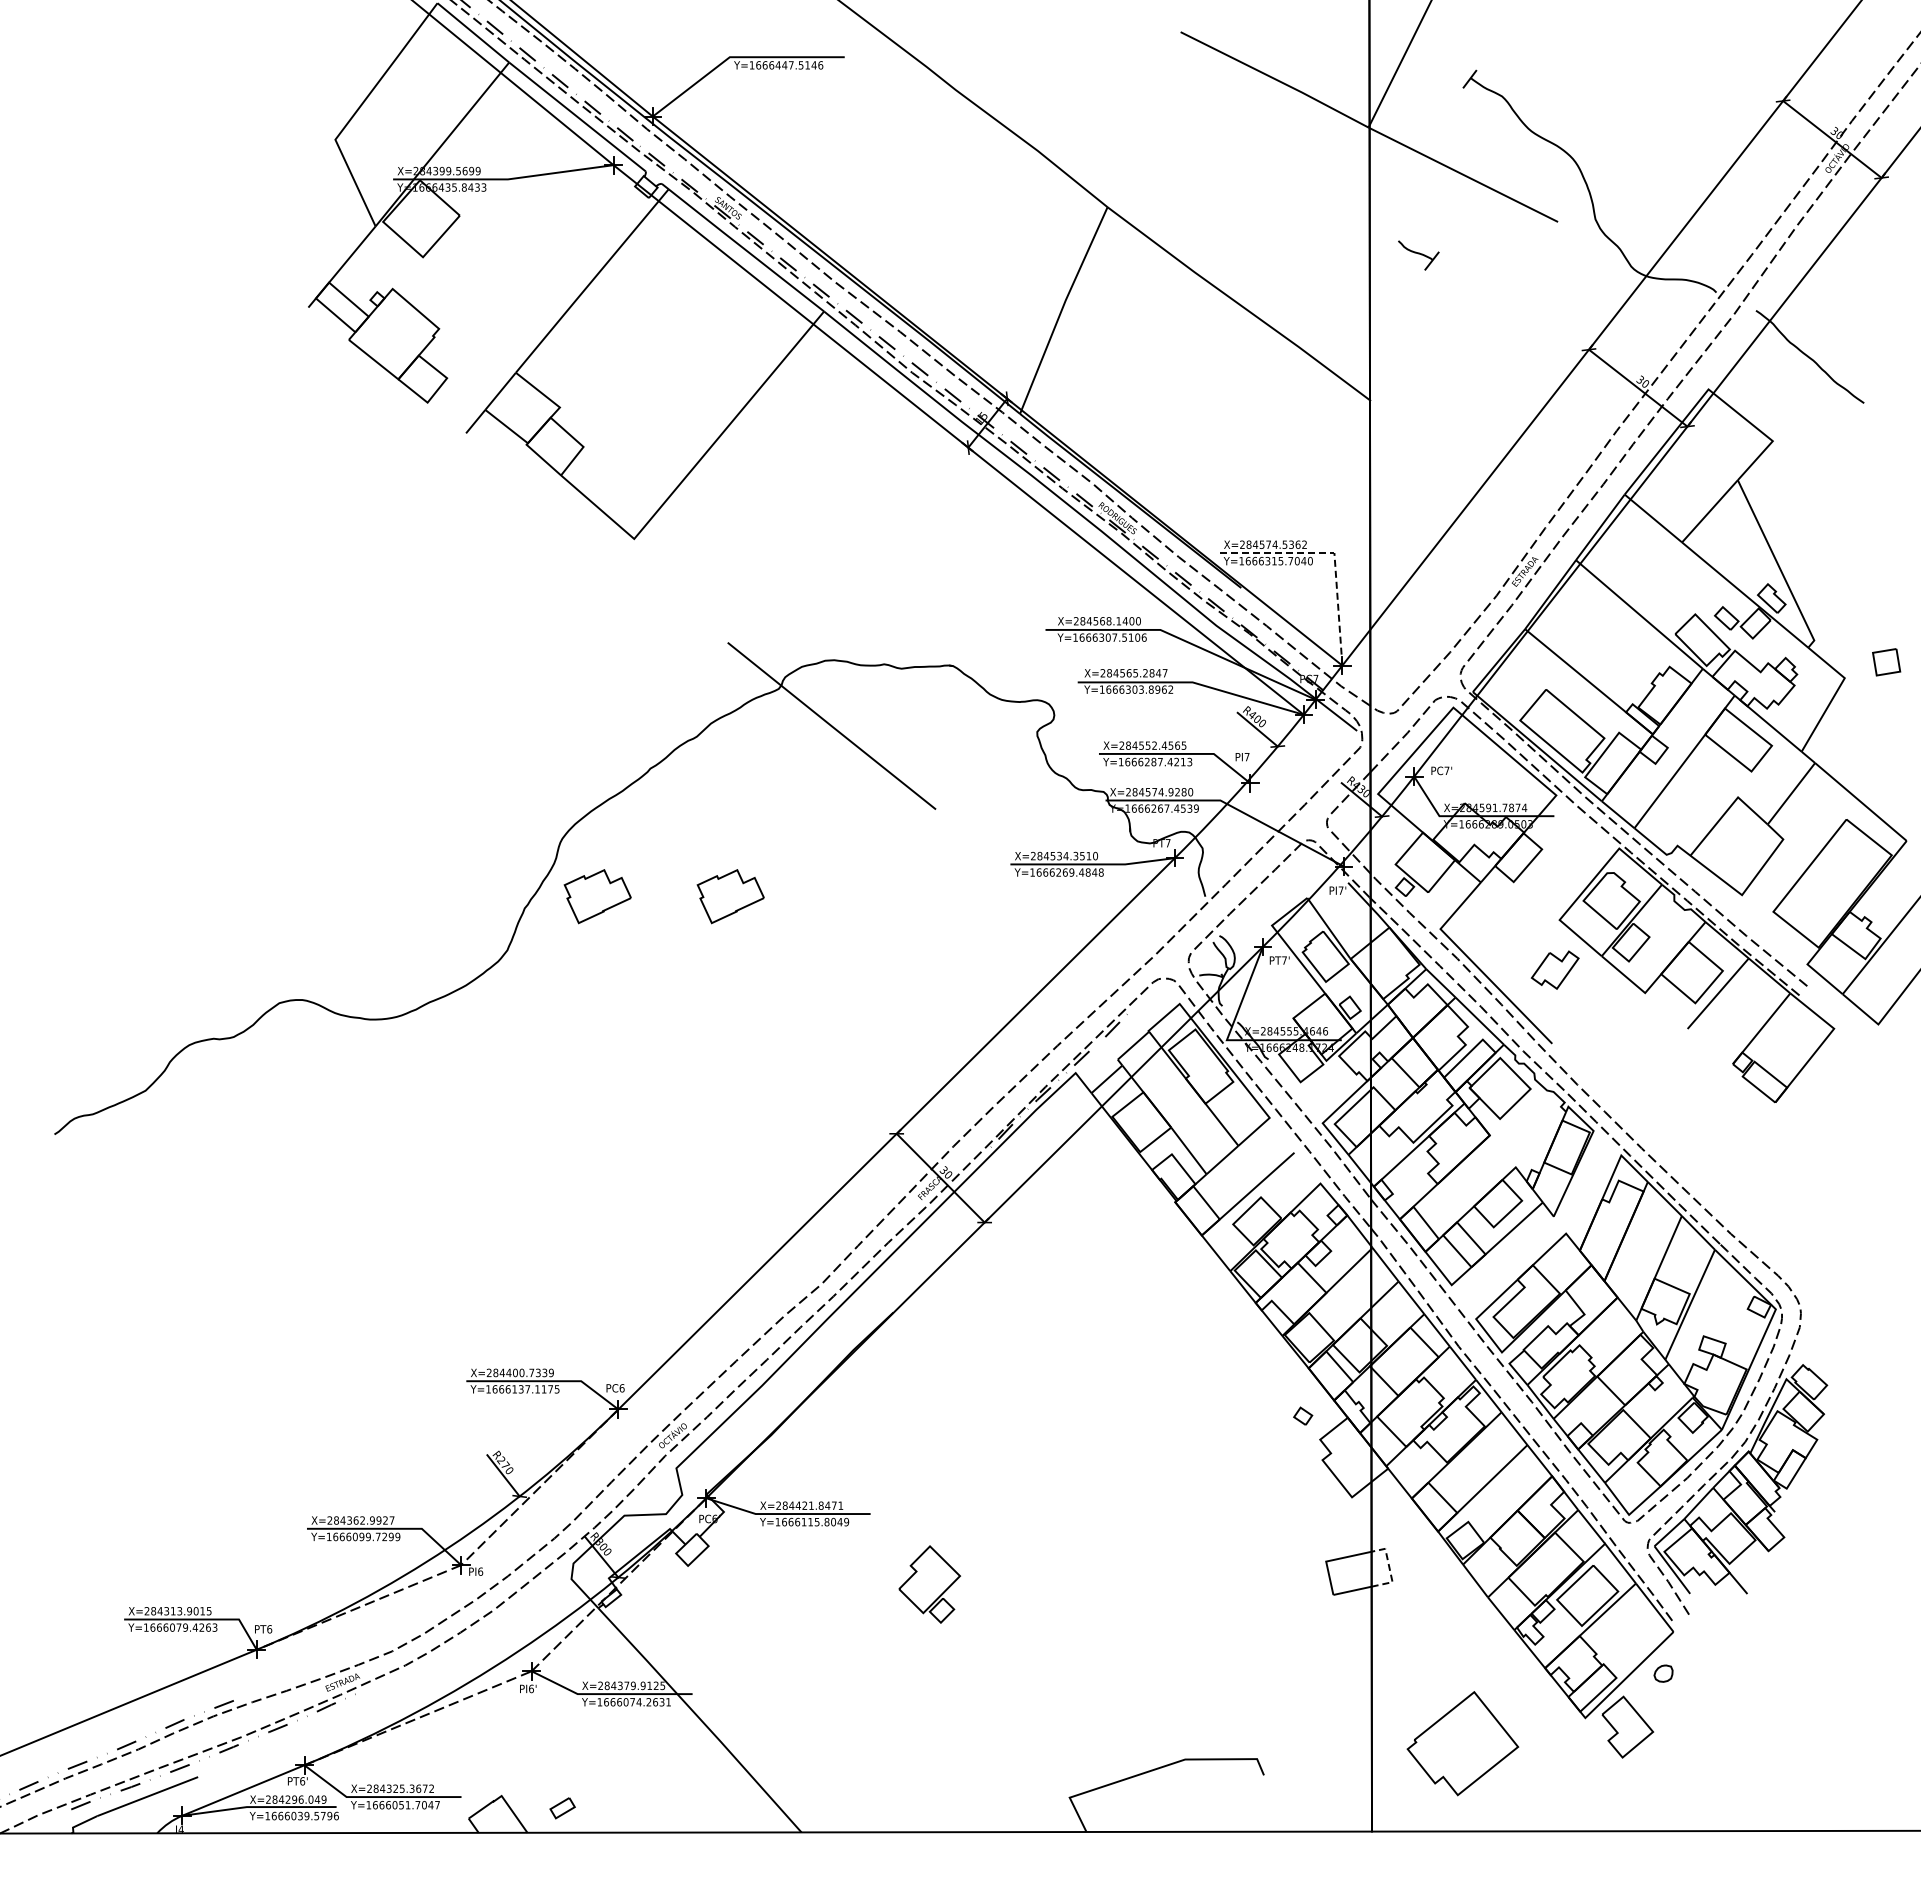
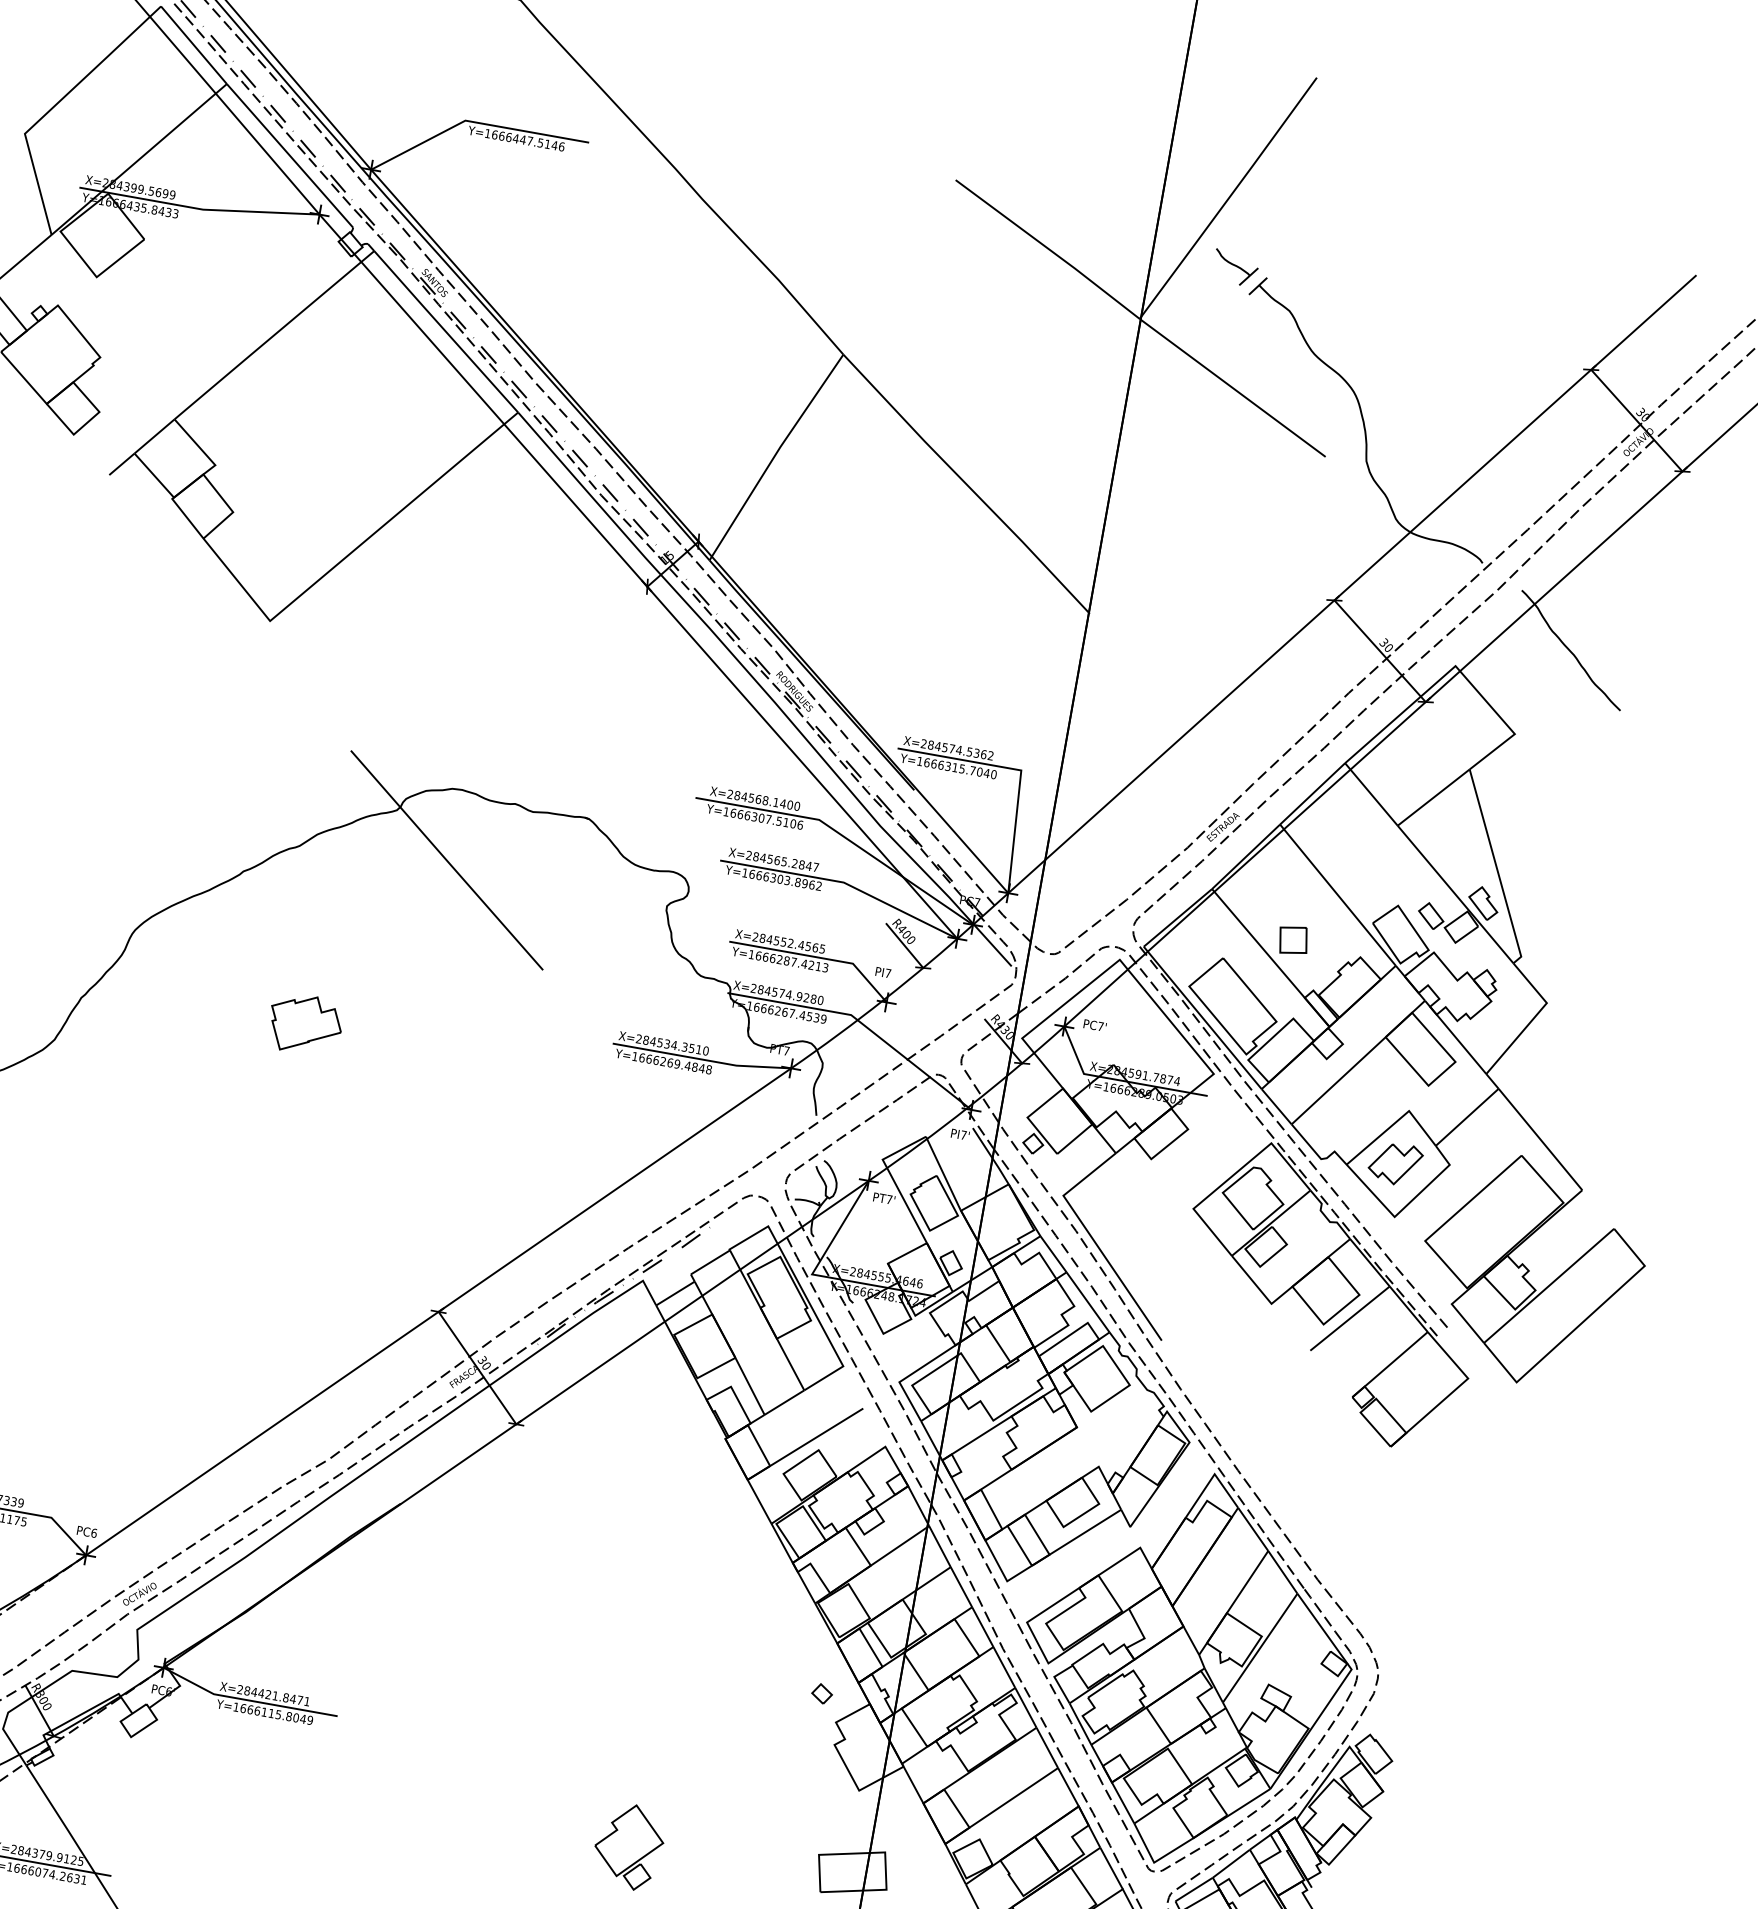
part: (1418, 255) -> (1235, 268), moved
line: (1333, 553) -> (1020, 770), dashed -> solid
part: (1886, 662) -> (1293, 940), moved
part: (597, 896) -> (161, 998), removed
part: (1554, 969) -> (1394, 1163), moved
line: (1389, 1568) -> (885, 1874), dashed -> solid
part: (929, 1584) -> (628, 1846), moved

